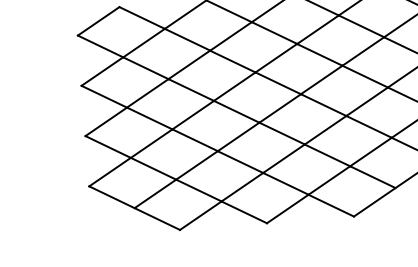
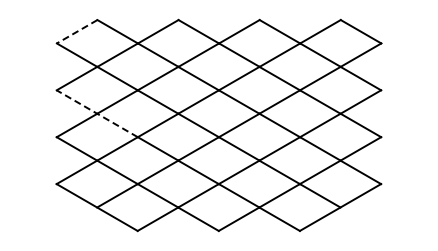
line: (98, 22) -> (76, 32), solid -> dashed
line: (127, 107) -> (97, 113), solid -> dashed

